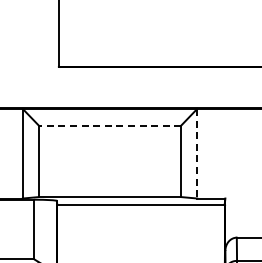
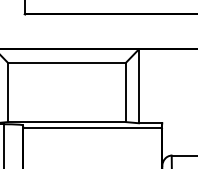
line: (109, 125) -> (66, 62), dashed -> solid
line: (197, 153) -> (139, 86), dashed -> solid

